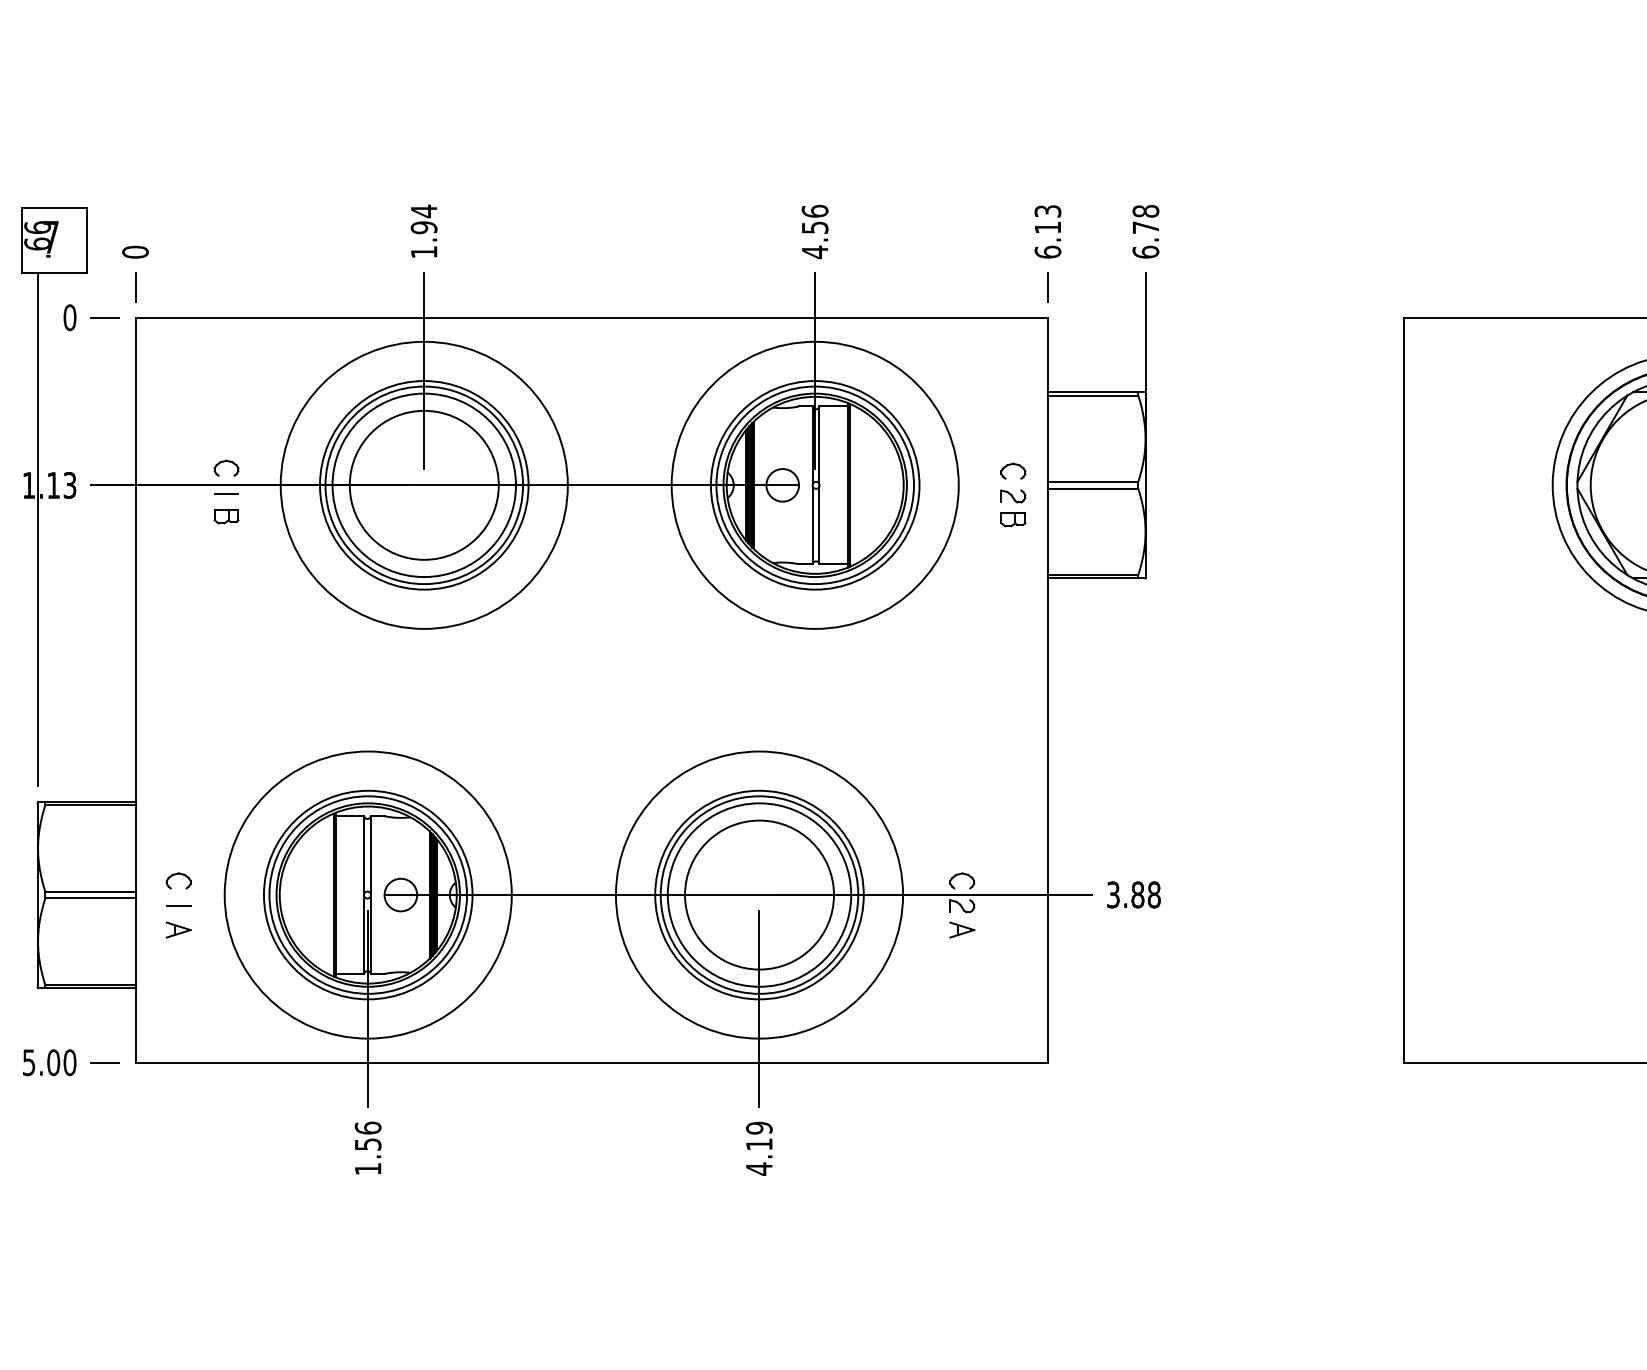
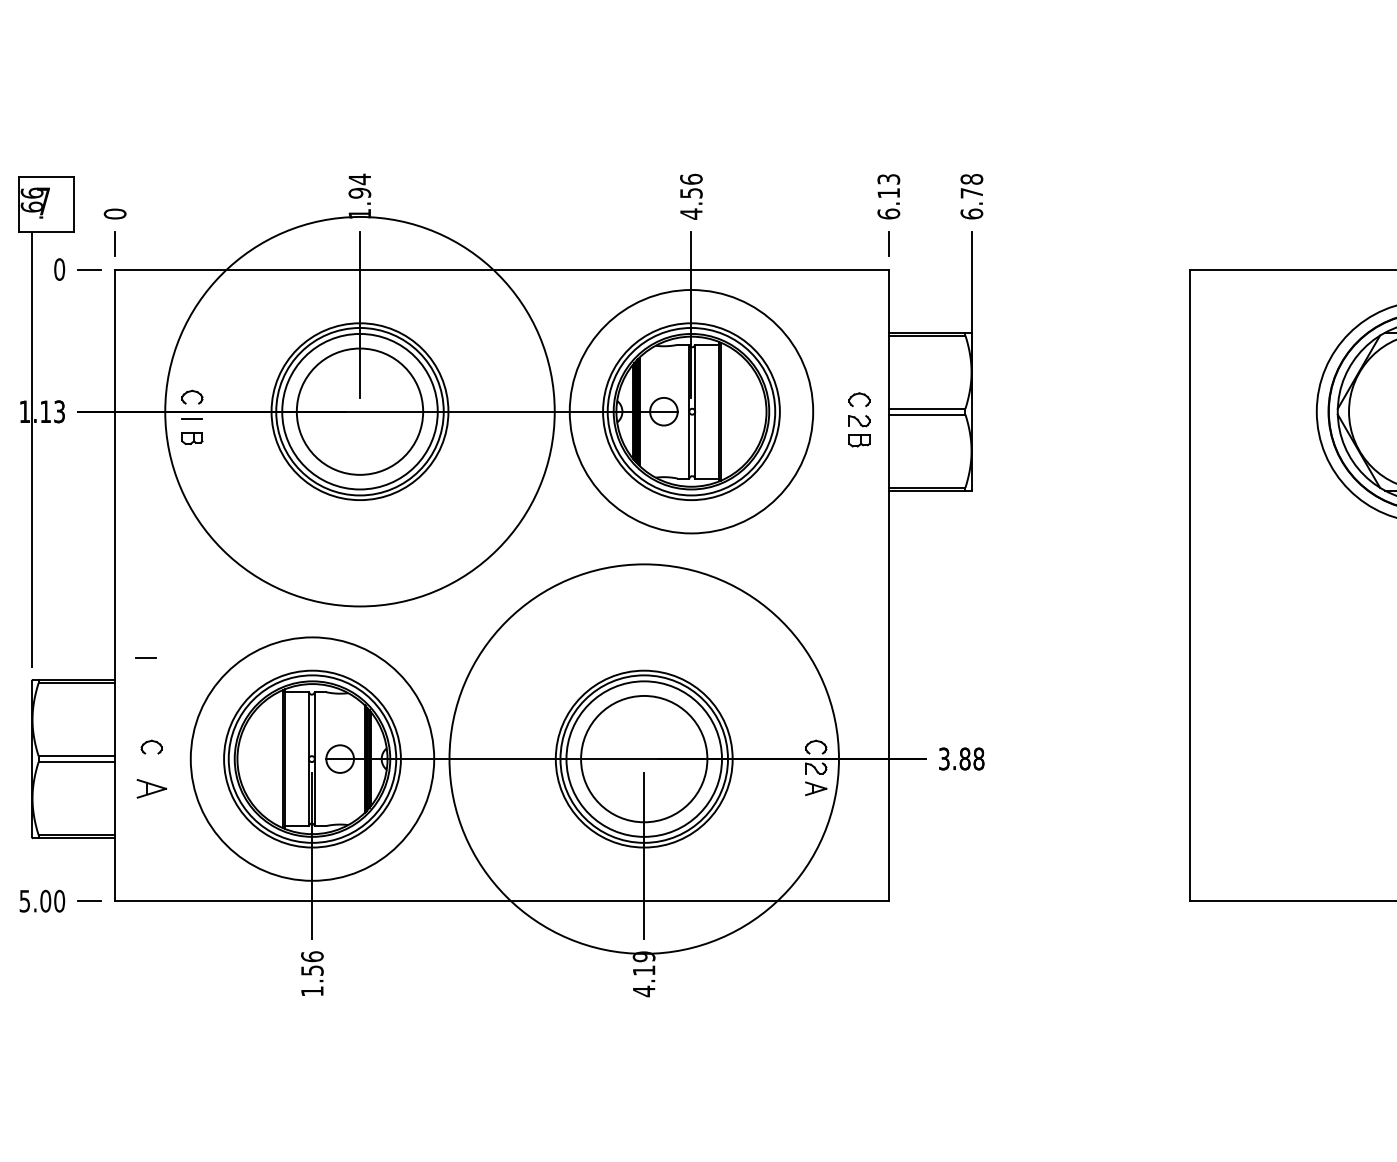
circle: (423, 484) -> (359, 410), size x1.6
circle: (759, 894) -> (644, 758), size x1.6
line: (178, 905) -> (145, 656), moved
part: (178, 929) -> (151, 788), size x1.4

